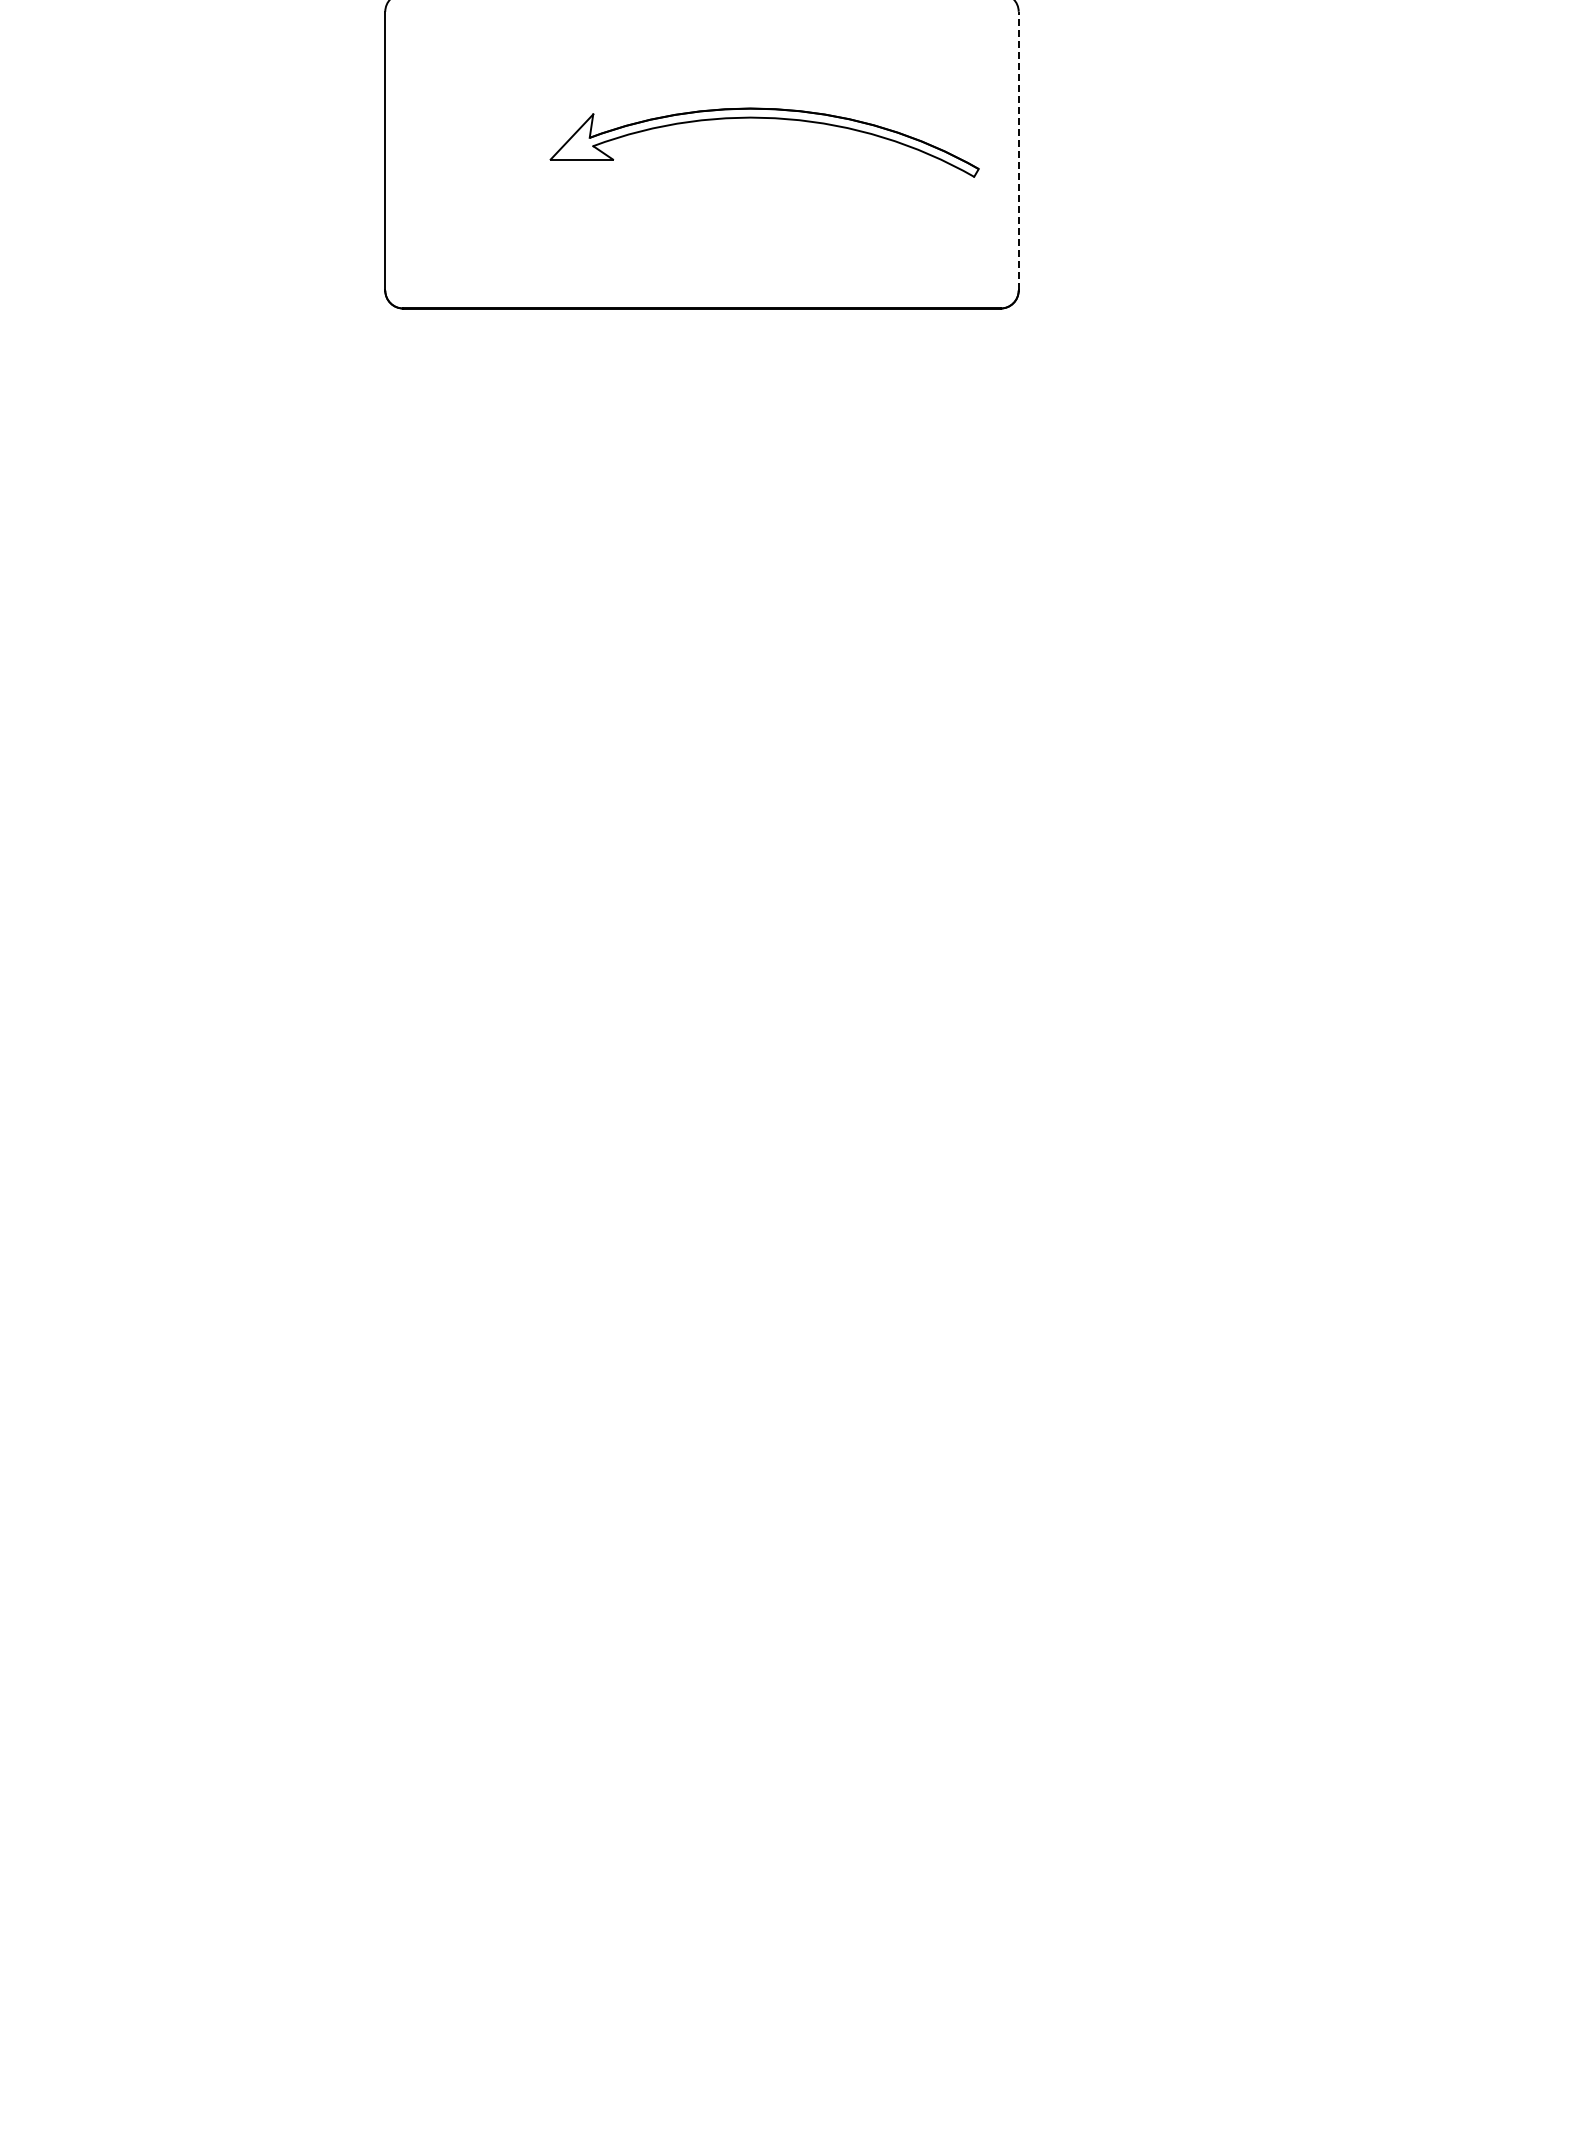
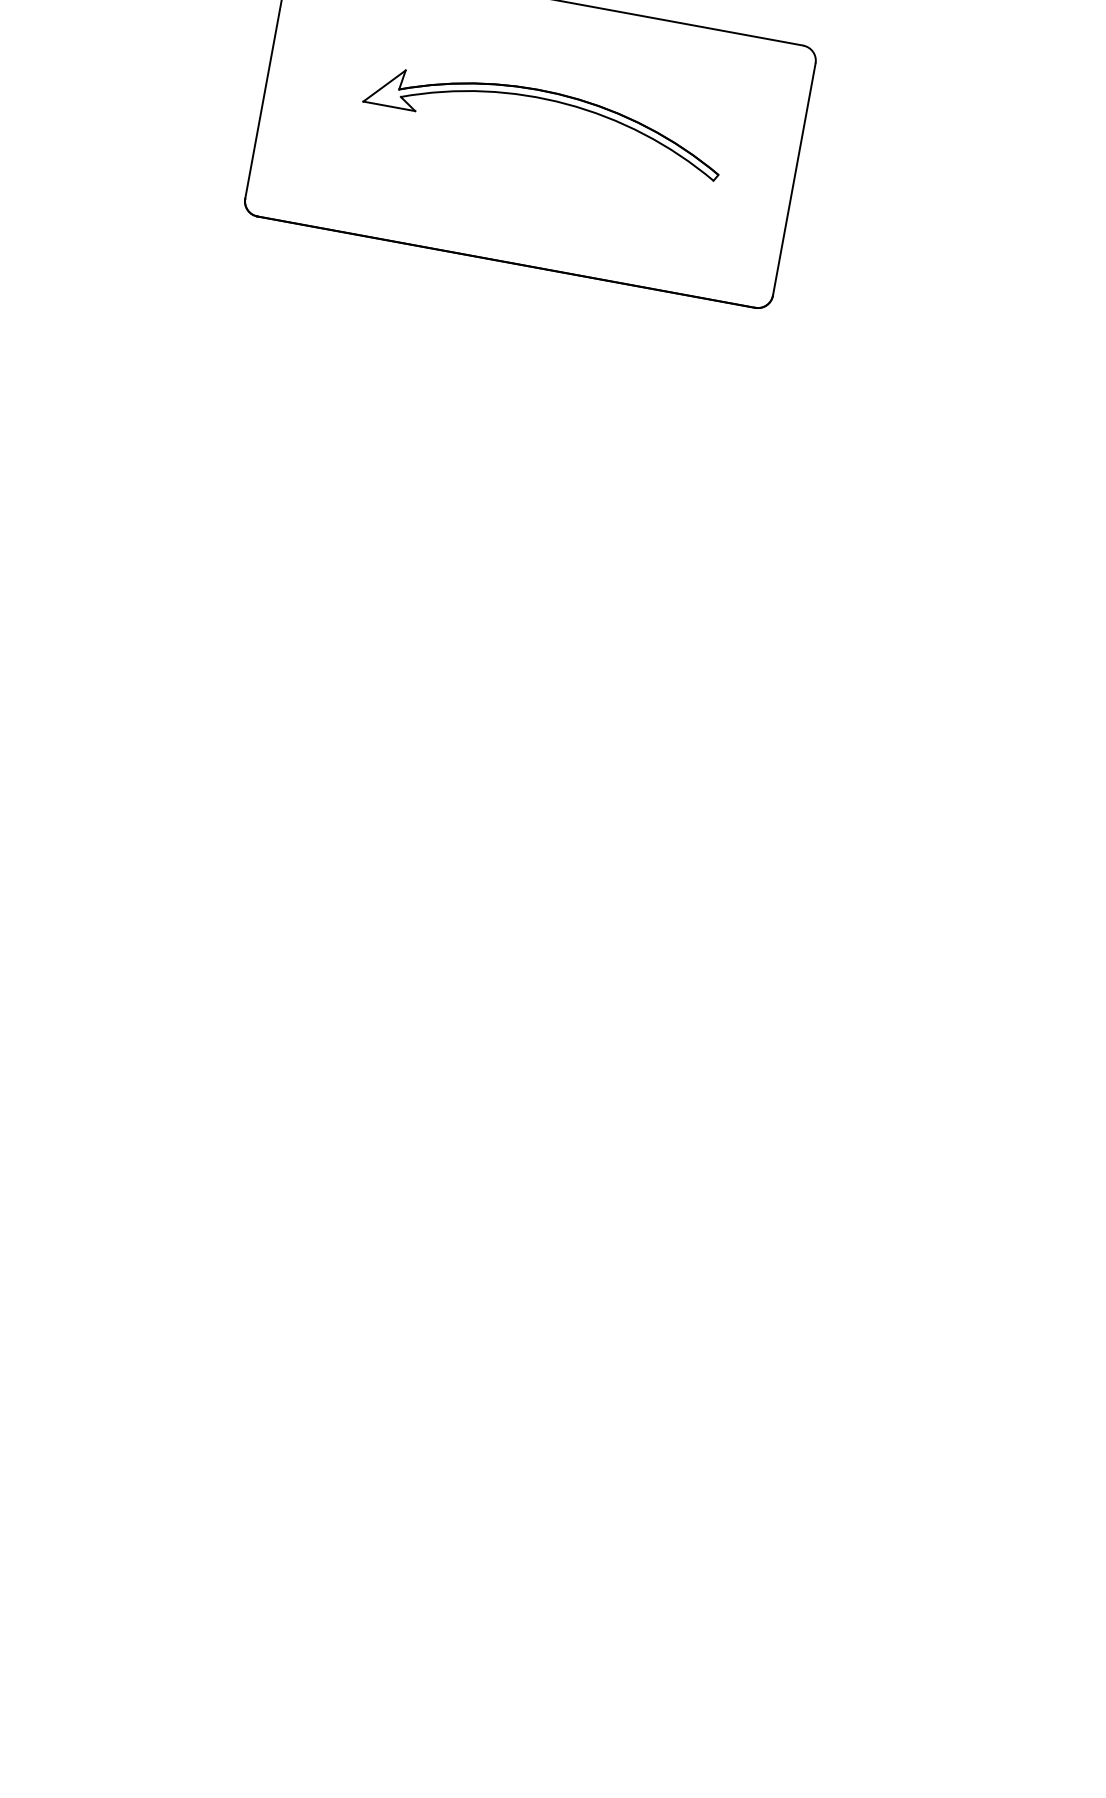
part: (764, 118) -> (547, 100), moved
line: (1018, 150) -> (794, 178), dashed -> solid

